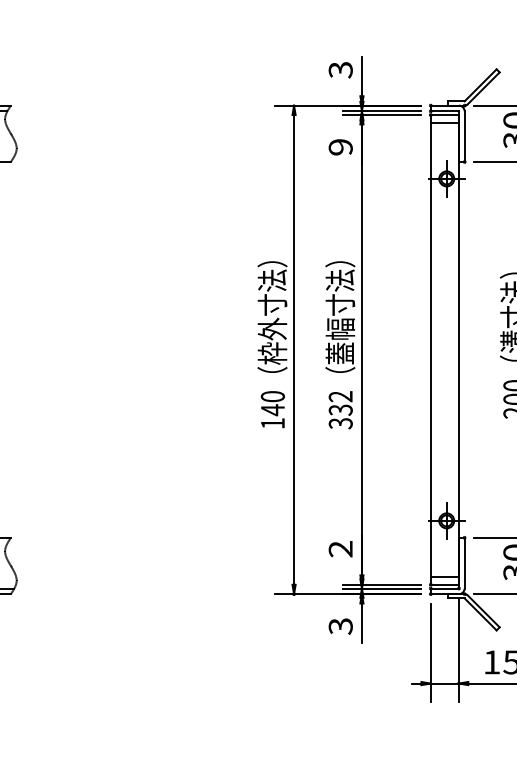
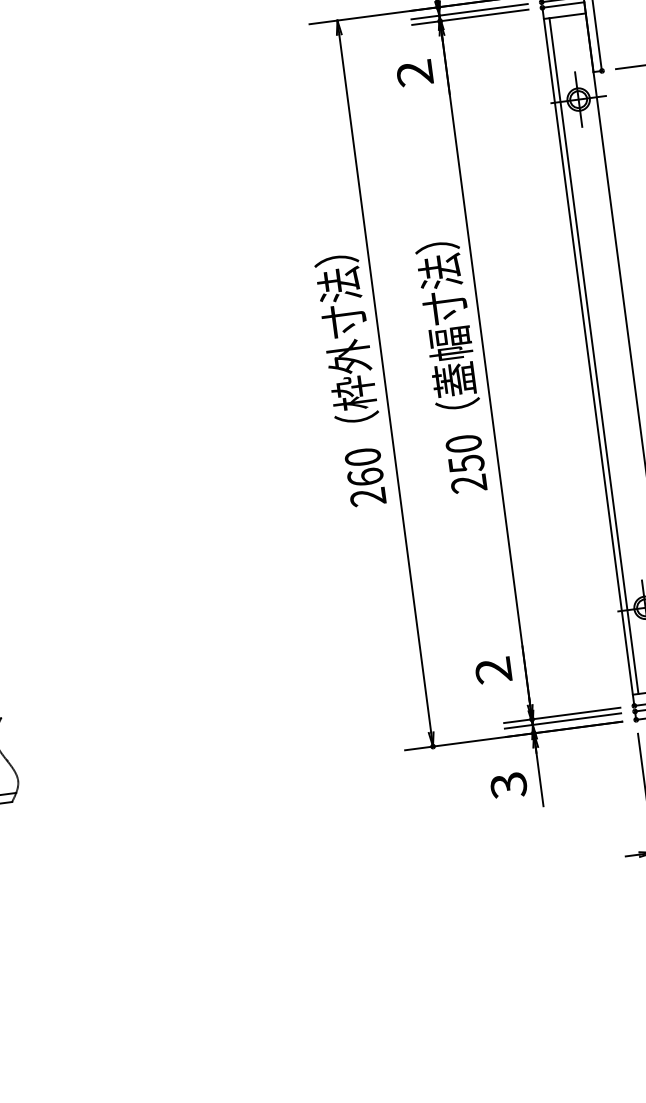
text: (340, 147) -> (414, 73), 9 -> 2
line: (434, 349) -> (593, 355), added
text: (340, 410) -> (466, 464), 332 -> 250
text: (272, 416) -> (366, 486), 140 -> 260

